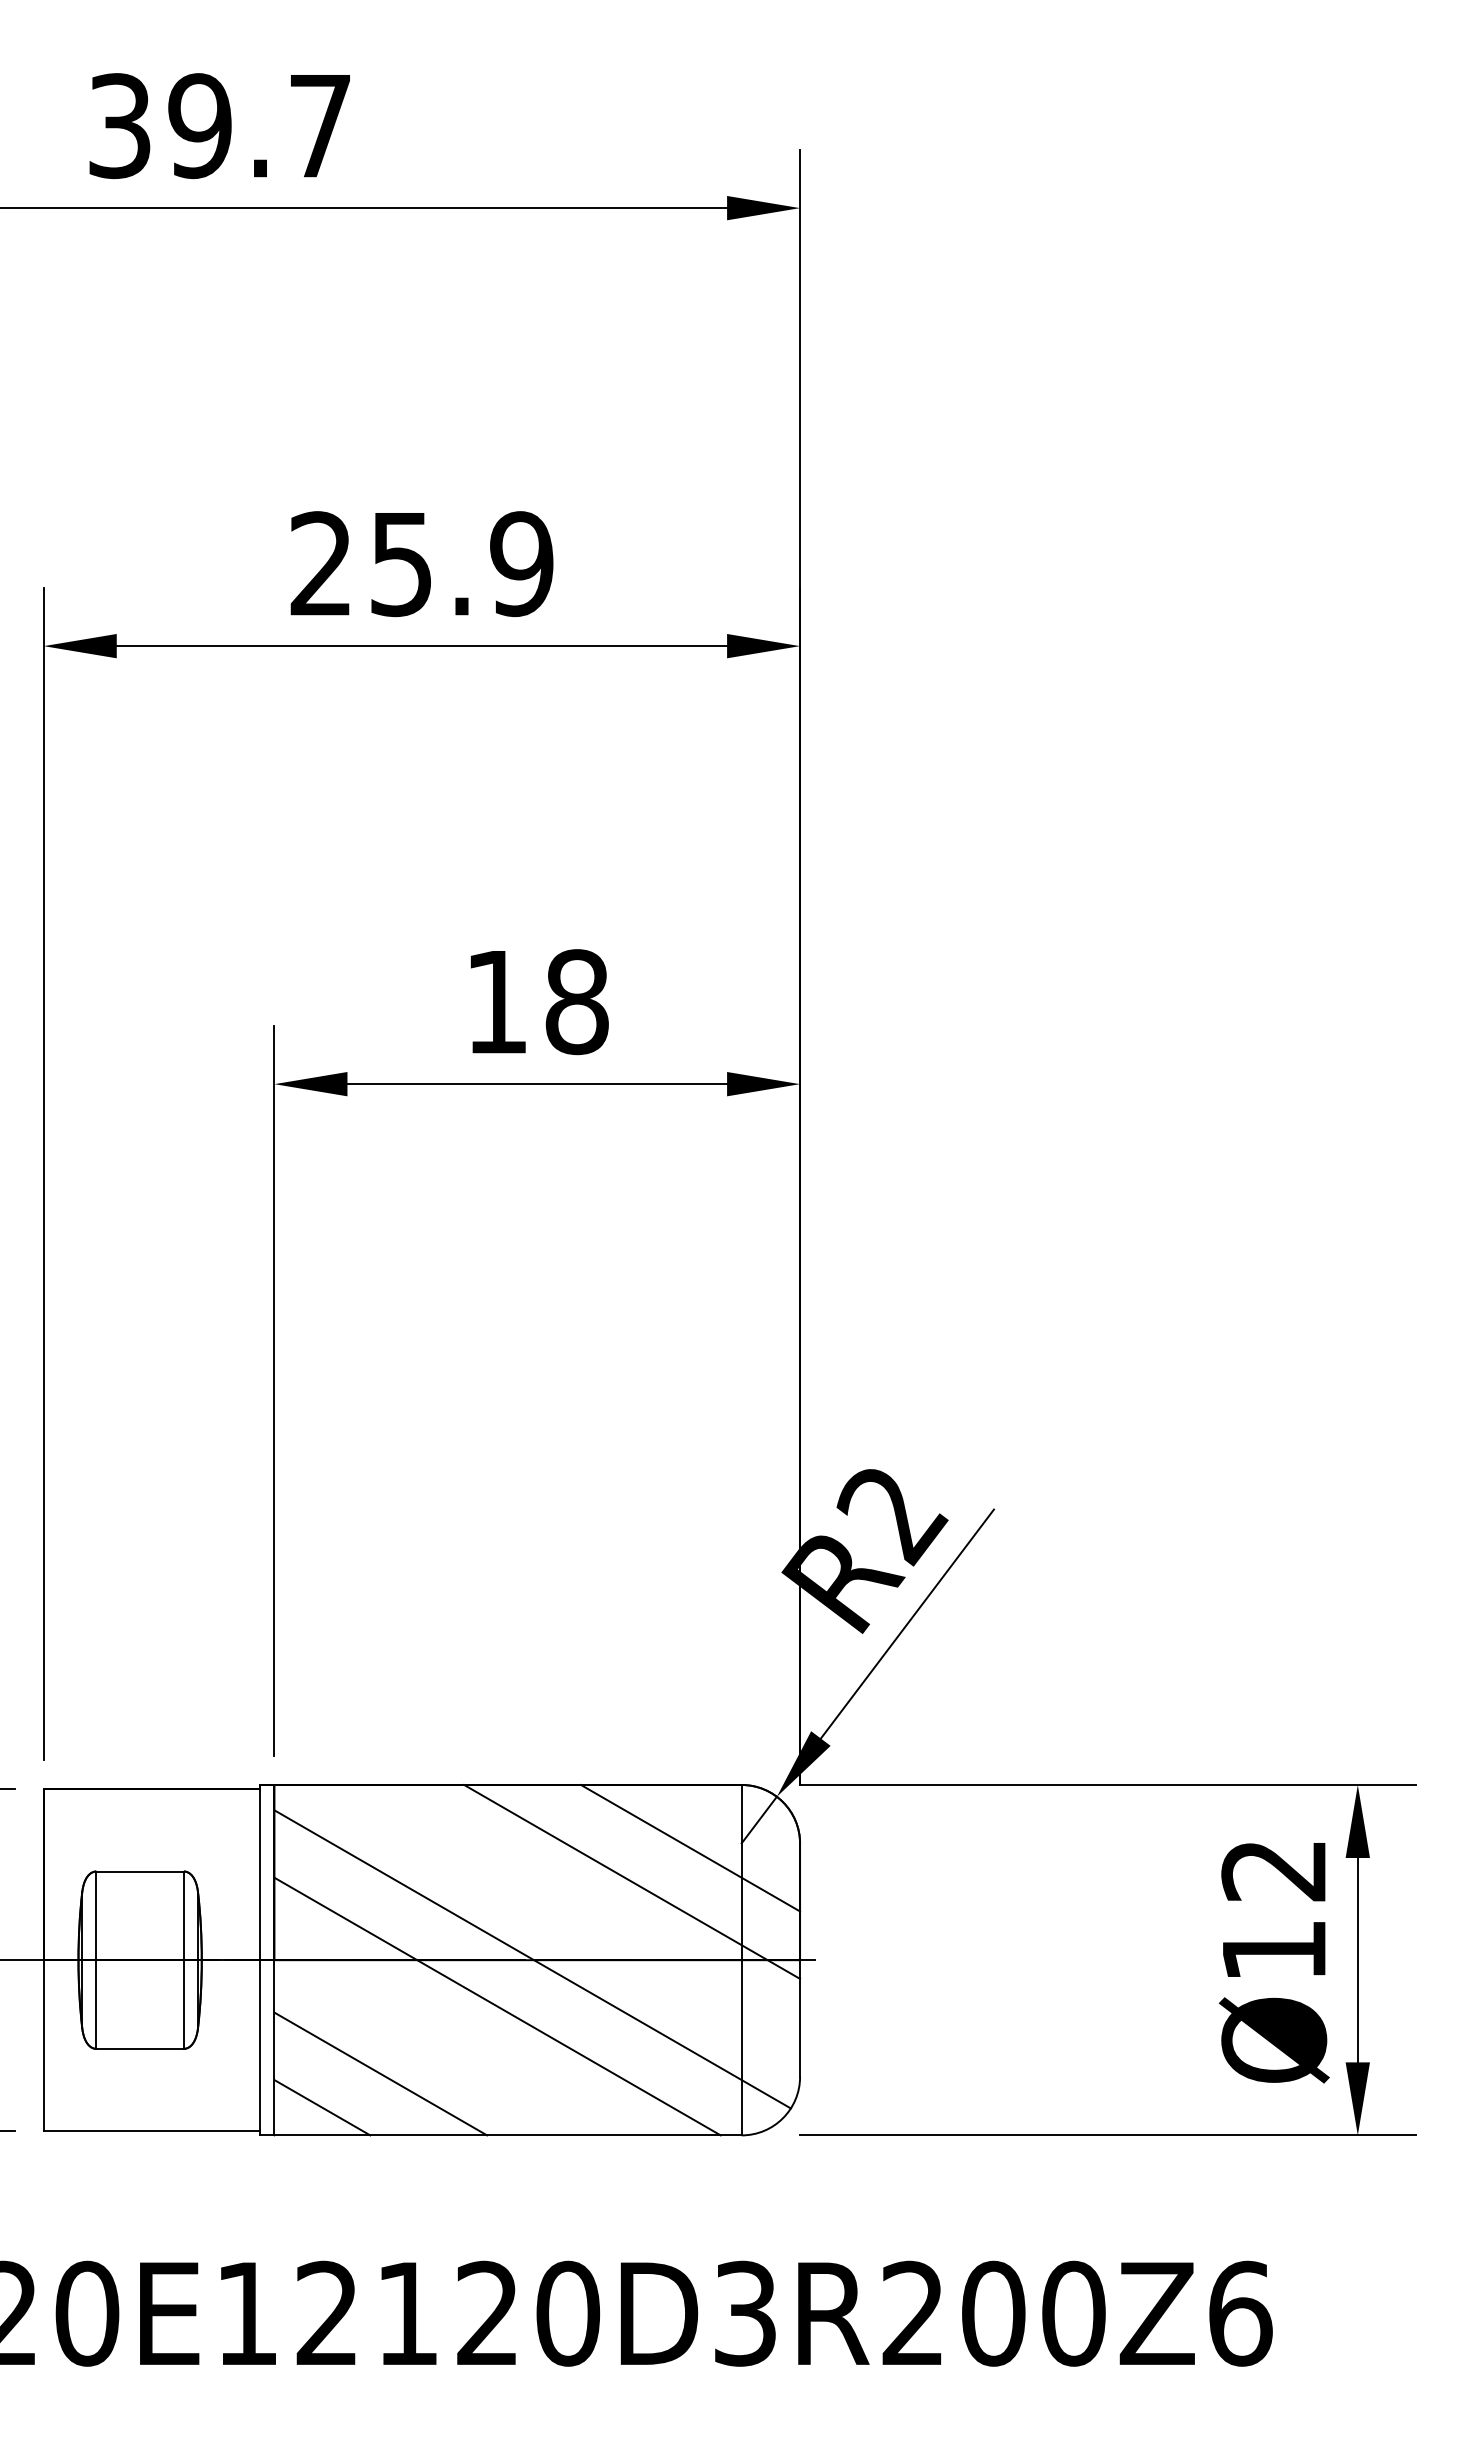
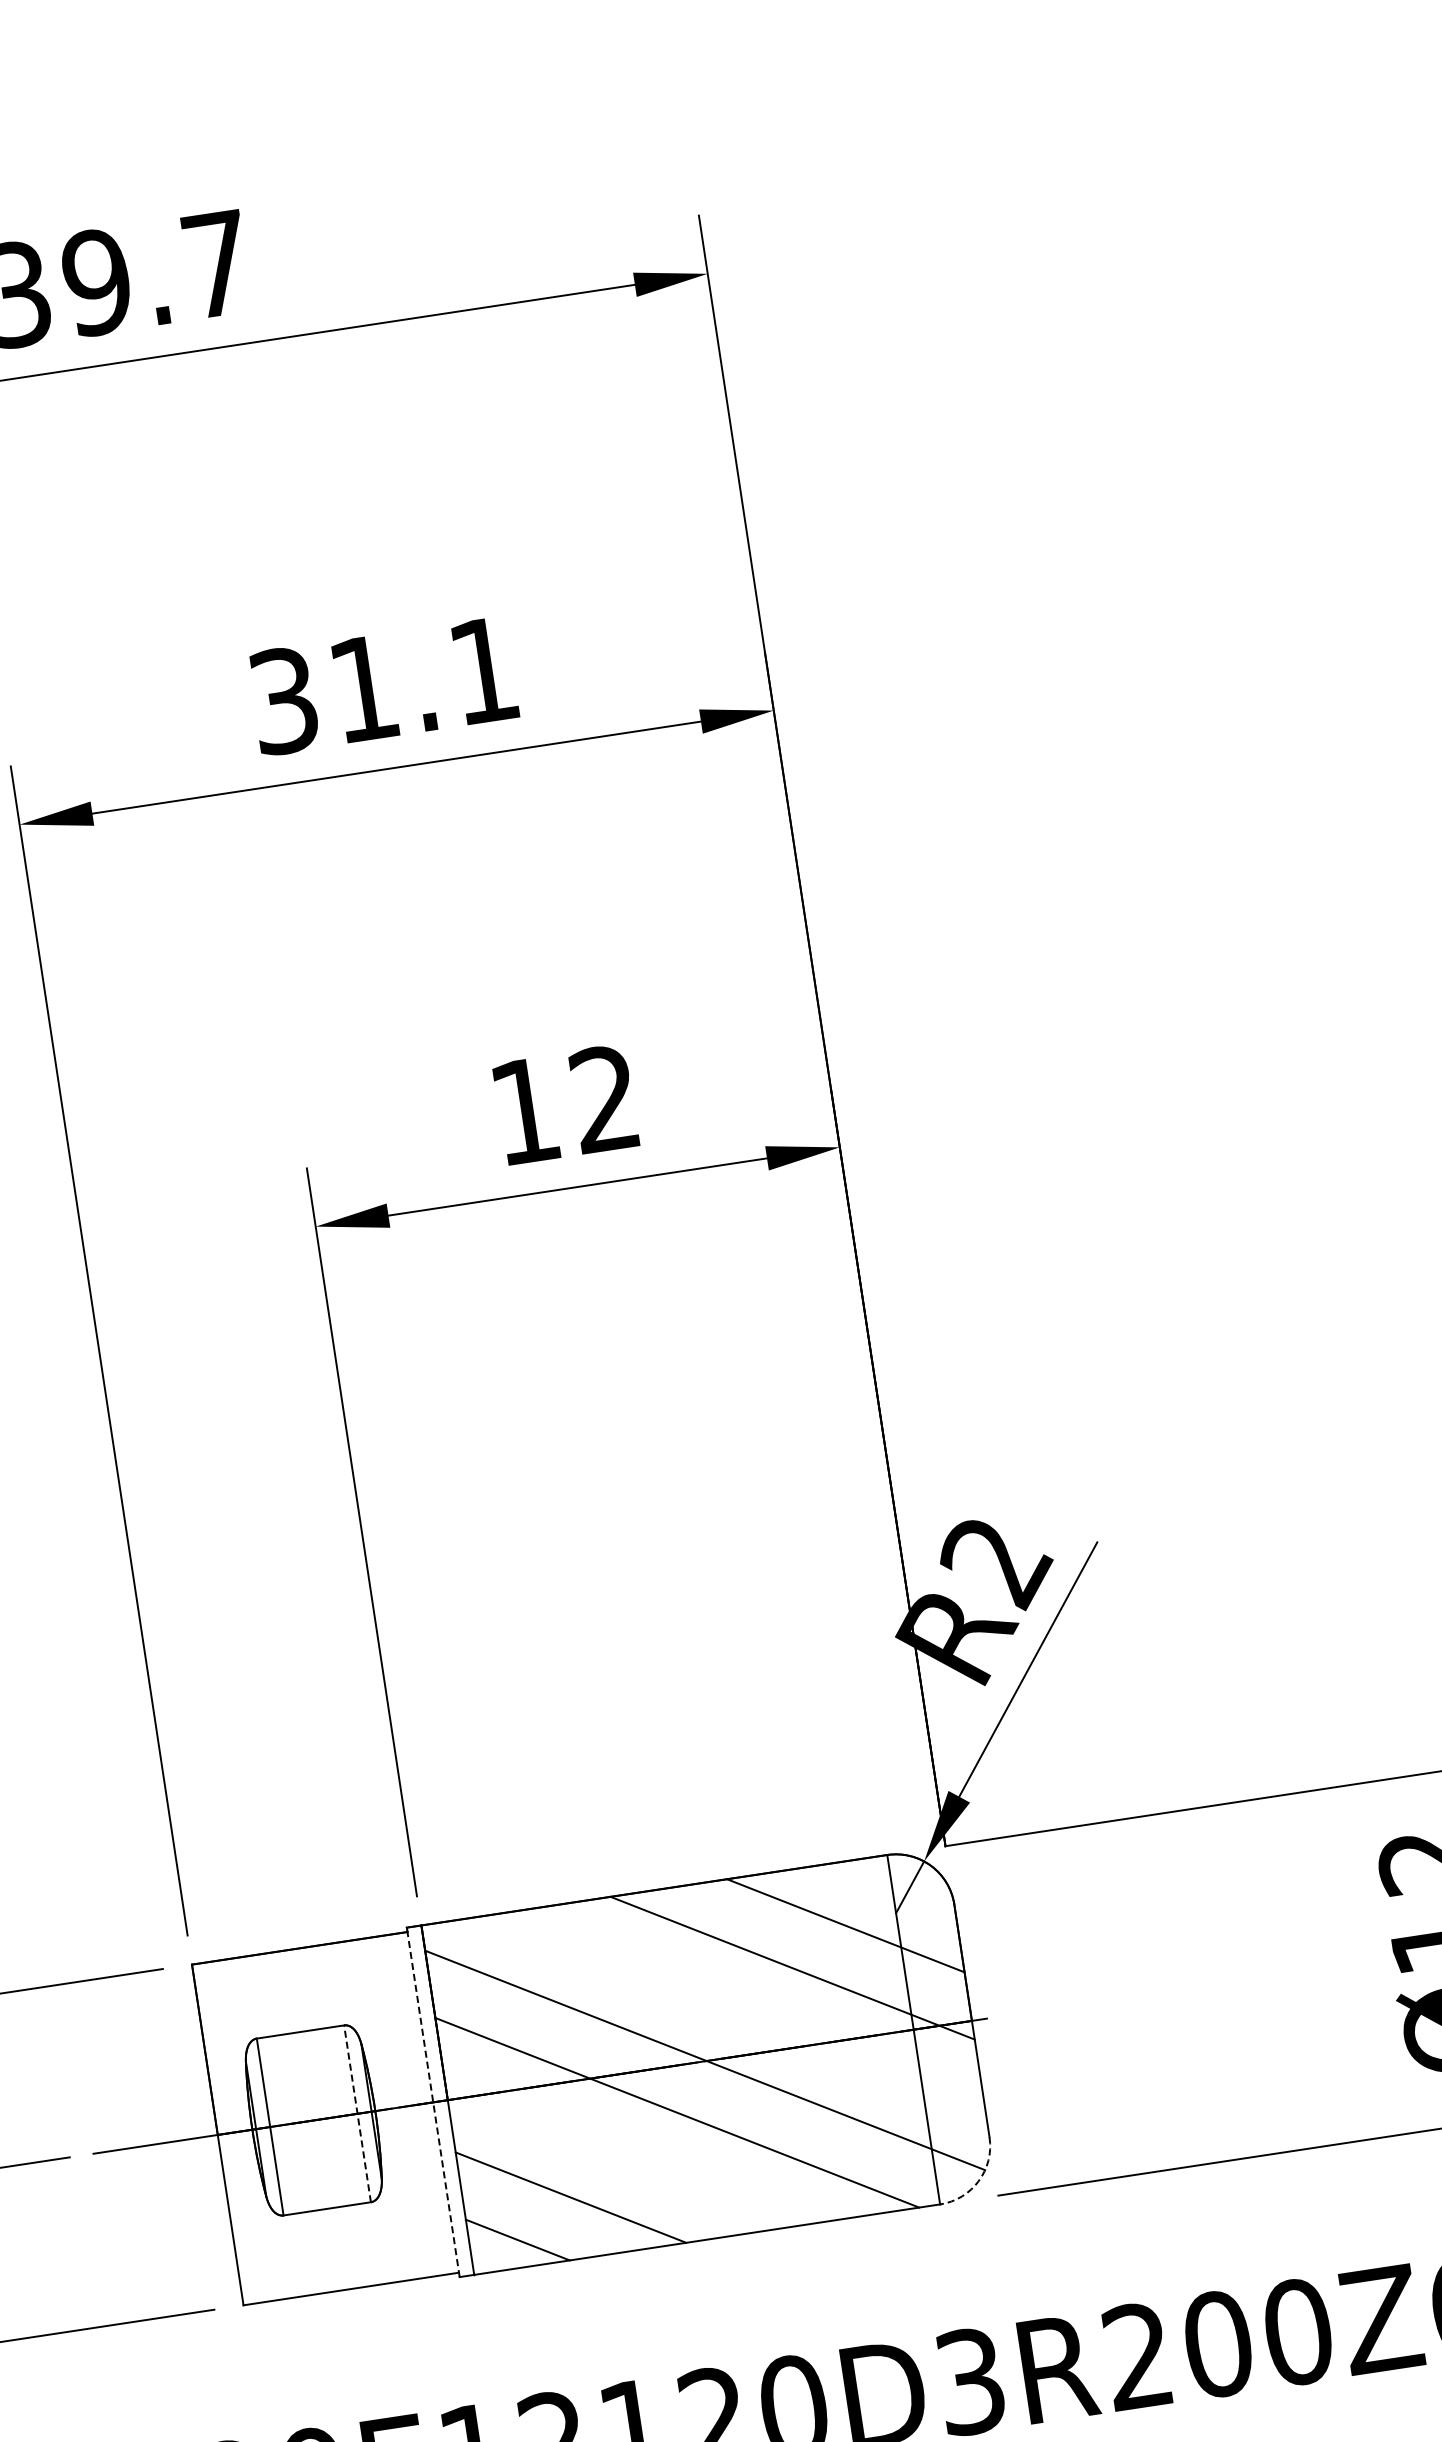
text: (421, 564) -> (383, 686), 25.9 -> 31.1
text: (576, 1002) -> (604, 1099), 18 -> 12
line: (259, 1959) -> (432, 2101), solid -> dashed
line: (183, 1960) -> (357, 2114), solid -> dashed
arc: (782, 2118) -> (978, 2181), solid -> dashed

